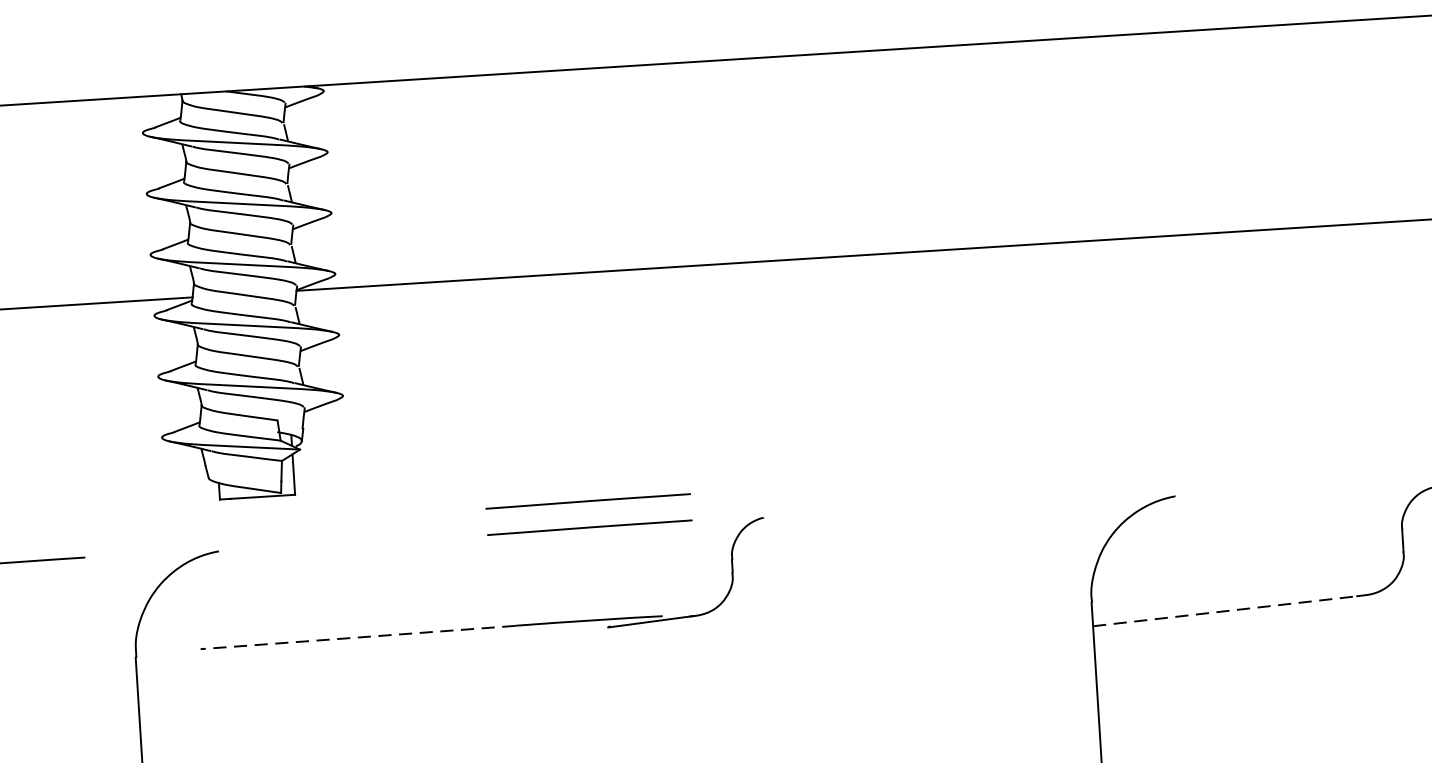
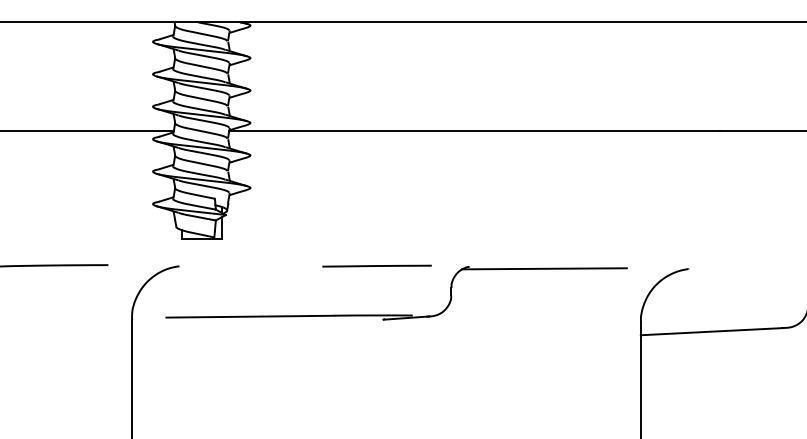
line: (587, 500) -> (376, 251), removed
line: (904, 512) -> (544, 268), added
line: (1227, 610) -> (712, 331), dashed -> solid
line: (358, 637) -> (250, 316), dashed -> solid

